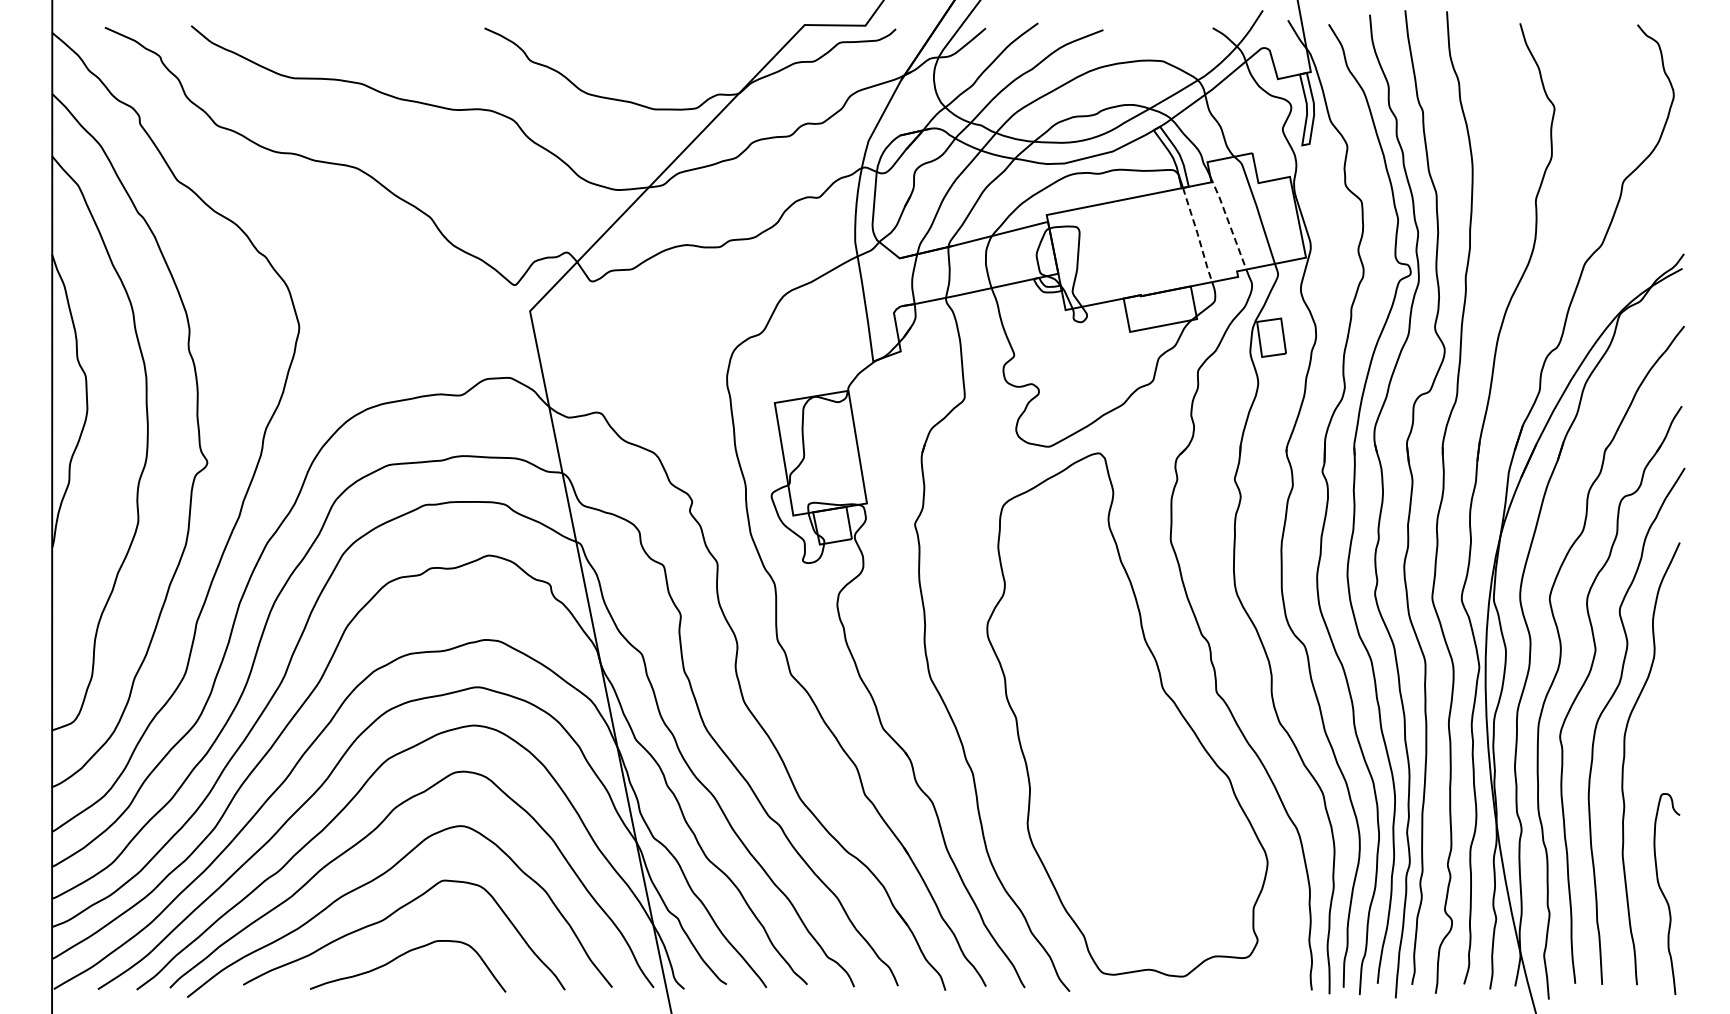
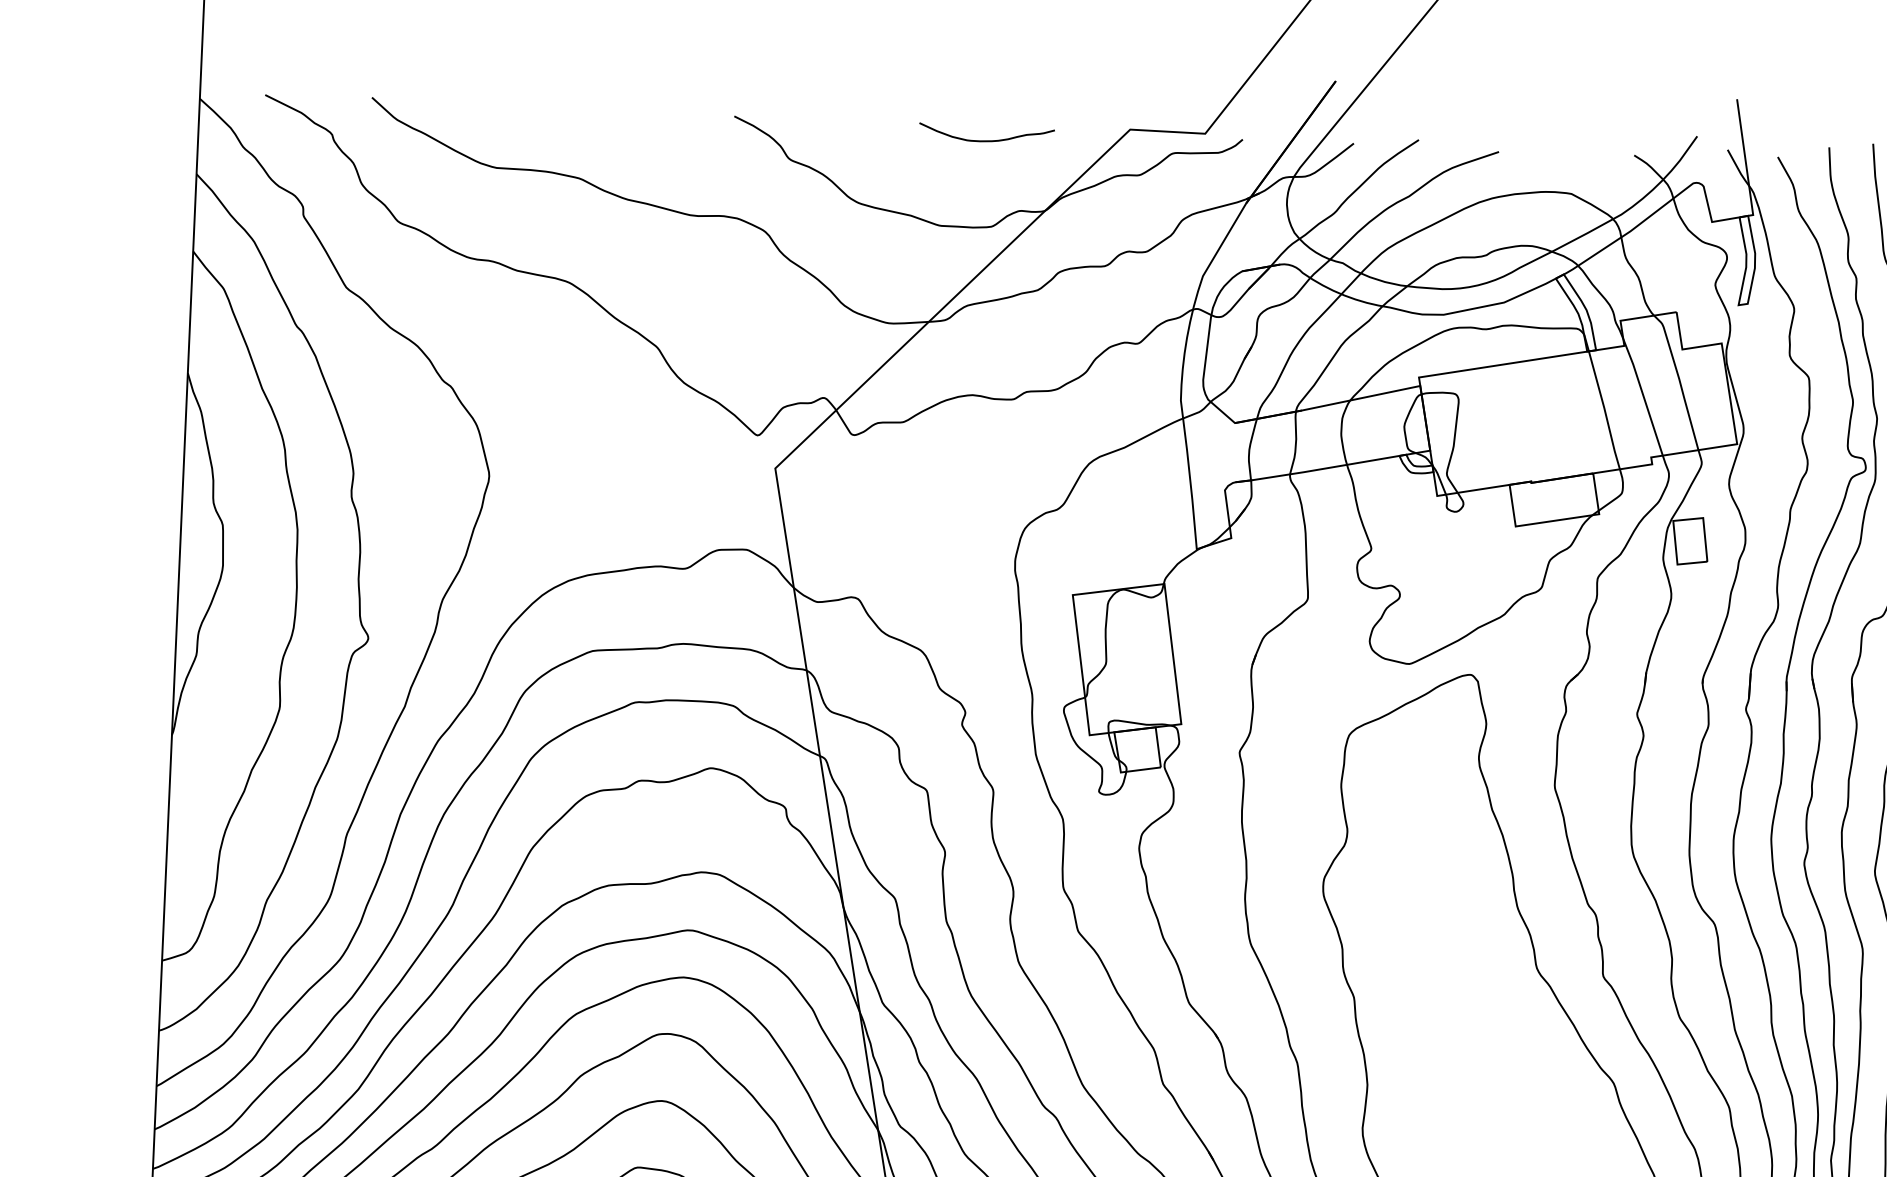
curve: (688, 38) -> (985, 139), added
line: (1228, 222) -> (1643, 396), dashed -> solid
line: (1198, 235) -> (1605, 410), dashed -> solid

